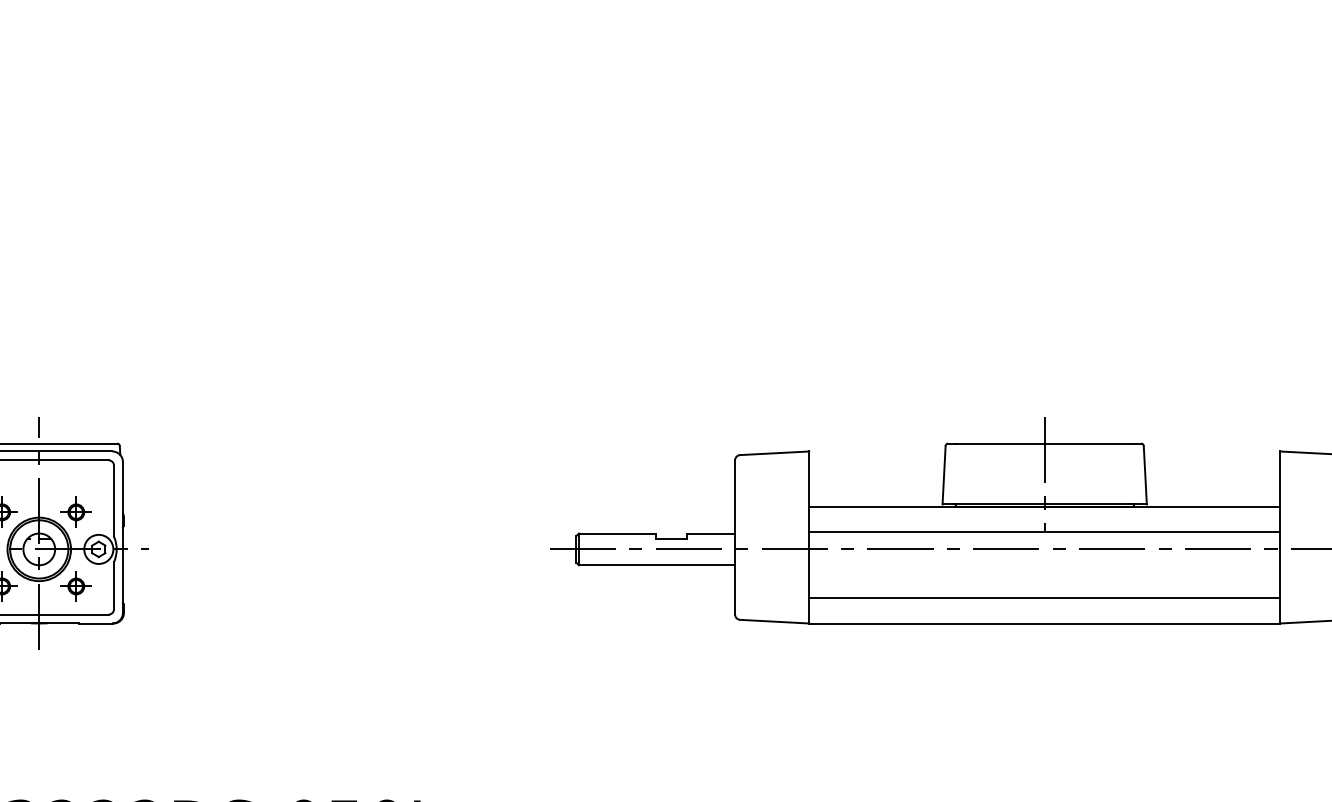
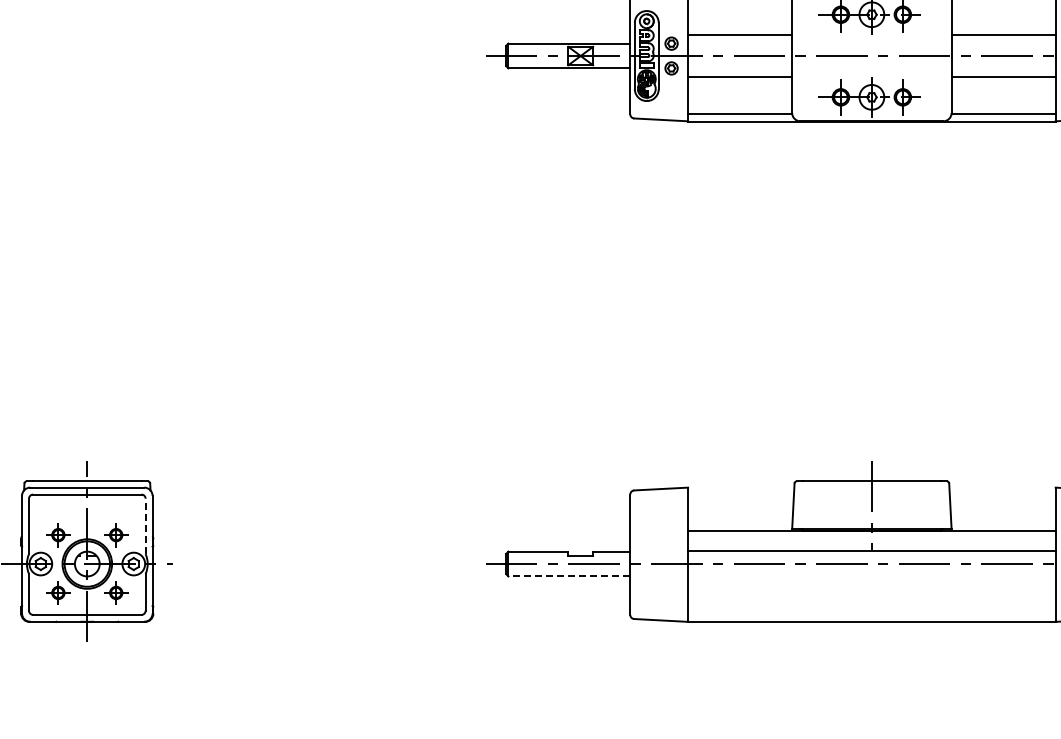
line: (113, 501) -> (145, 526), solid -> dashed
line: (657, 565) -> (569, 576), solid -> dashed
line: (1044, 598) -> (871, 602), removed

